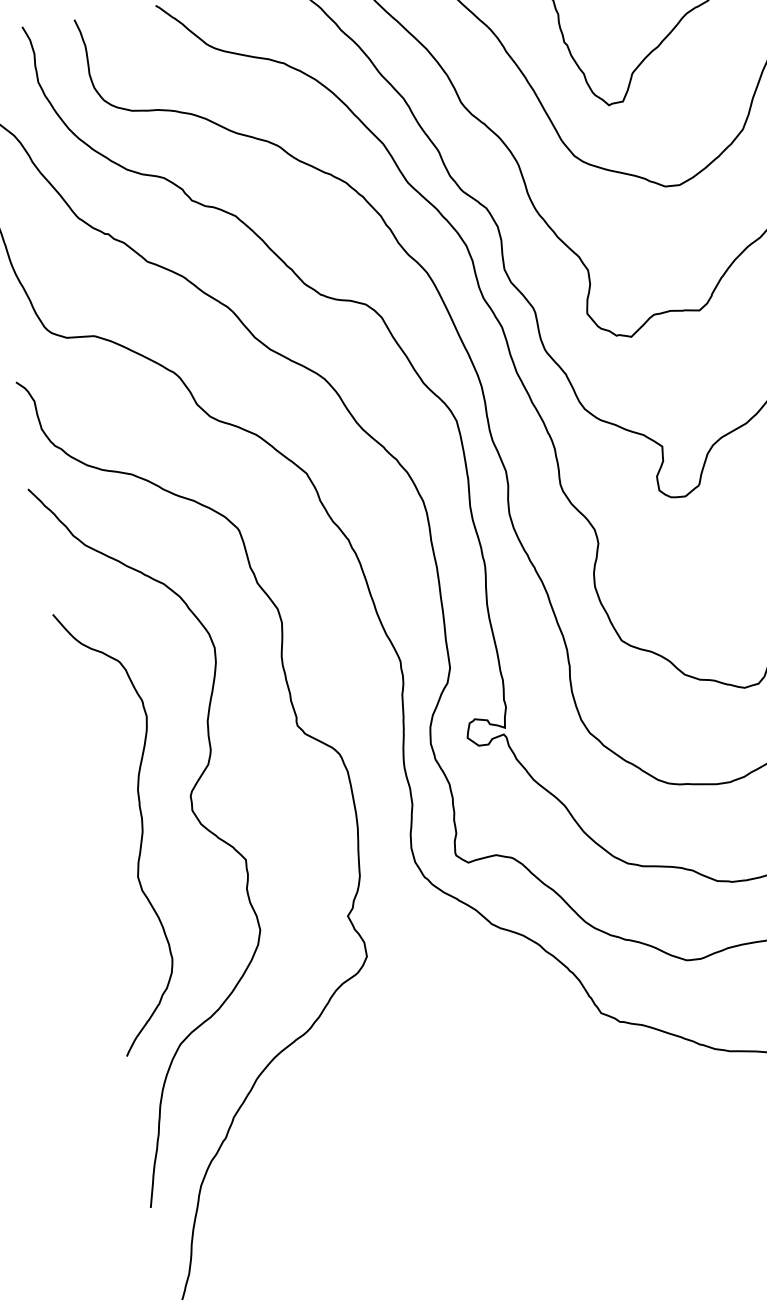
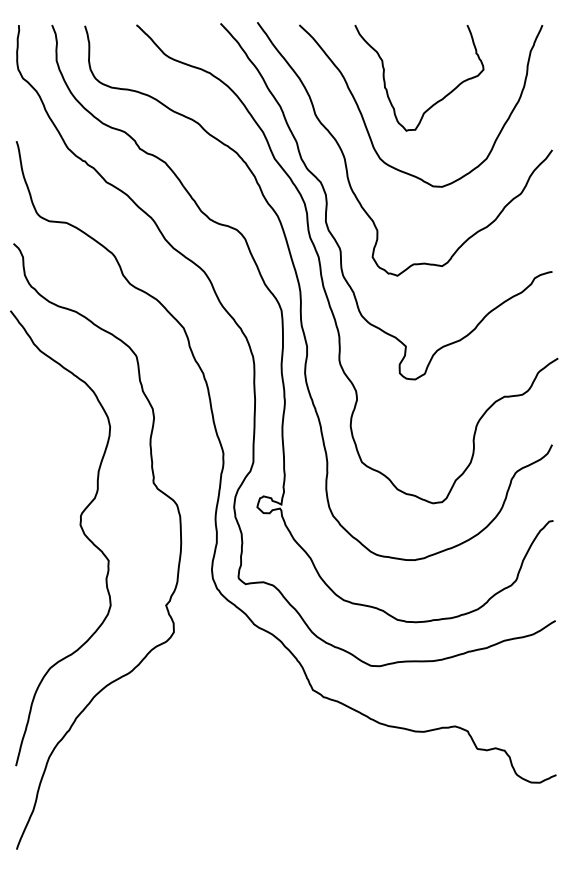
curve: (140, 832) -> (46, 533), removed

